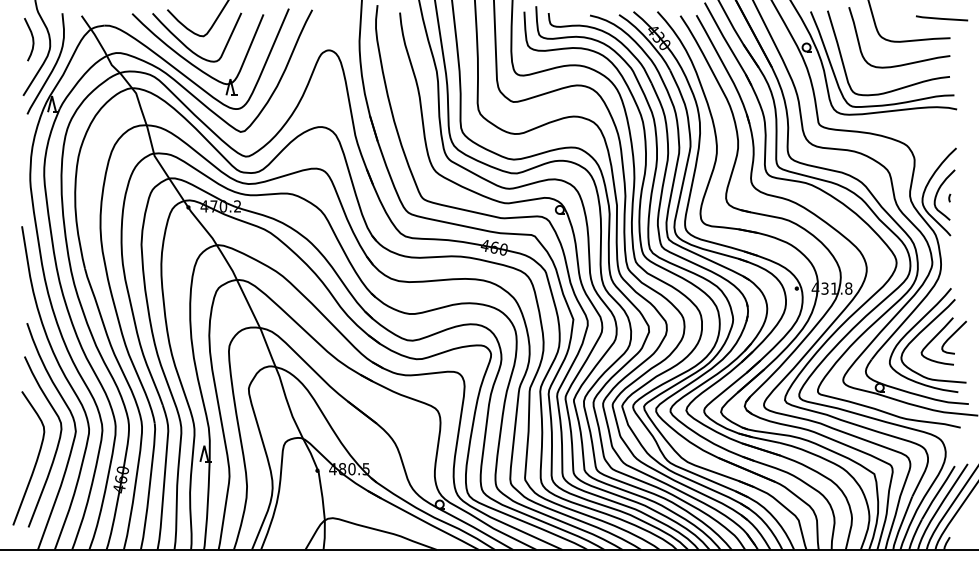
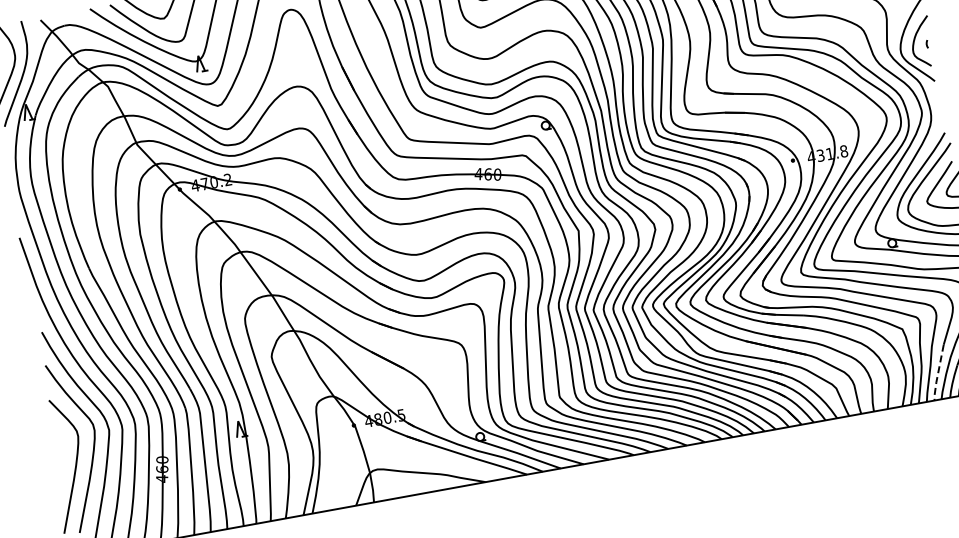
line: (901, 523) -> (937, 373), solid -> dashed

